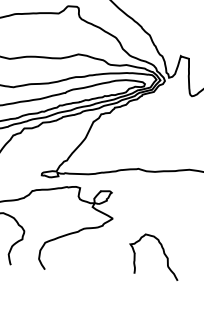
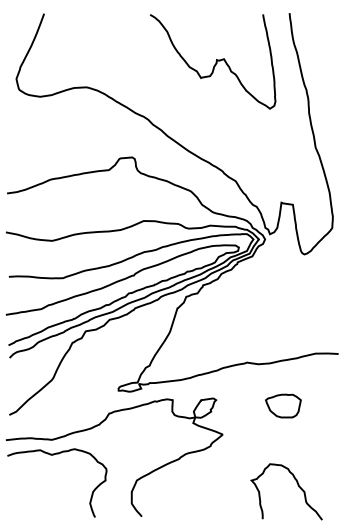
part: (160, 204) -> (283, 405), added
curve: (163, 252) -> (297, 485), moved

